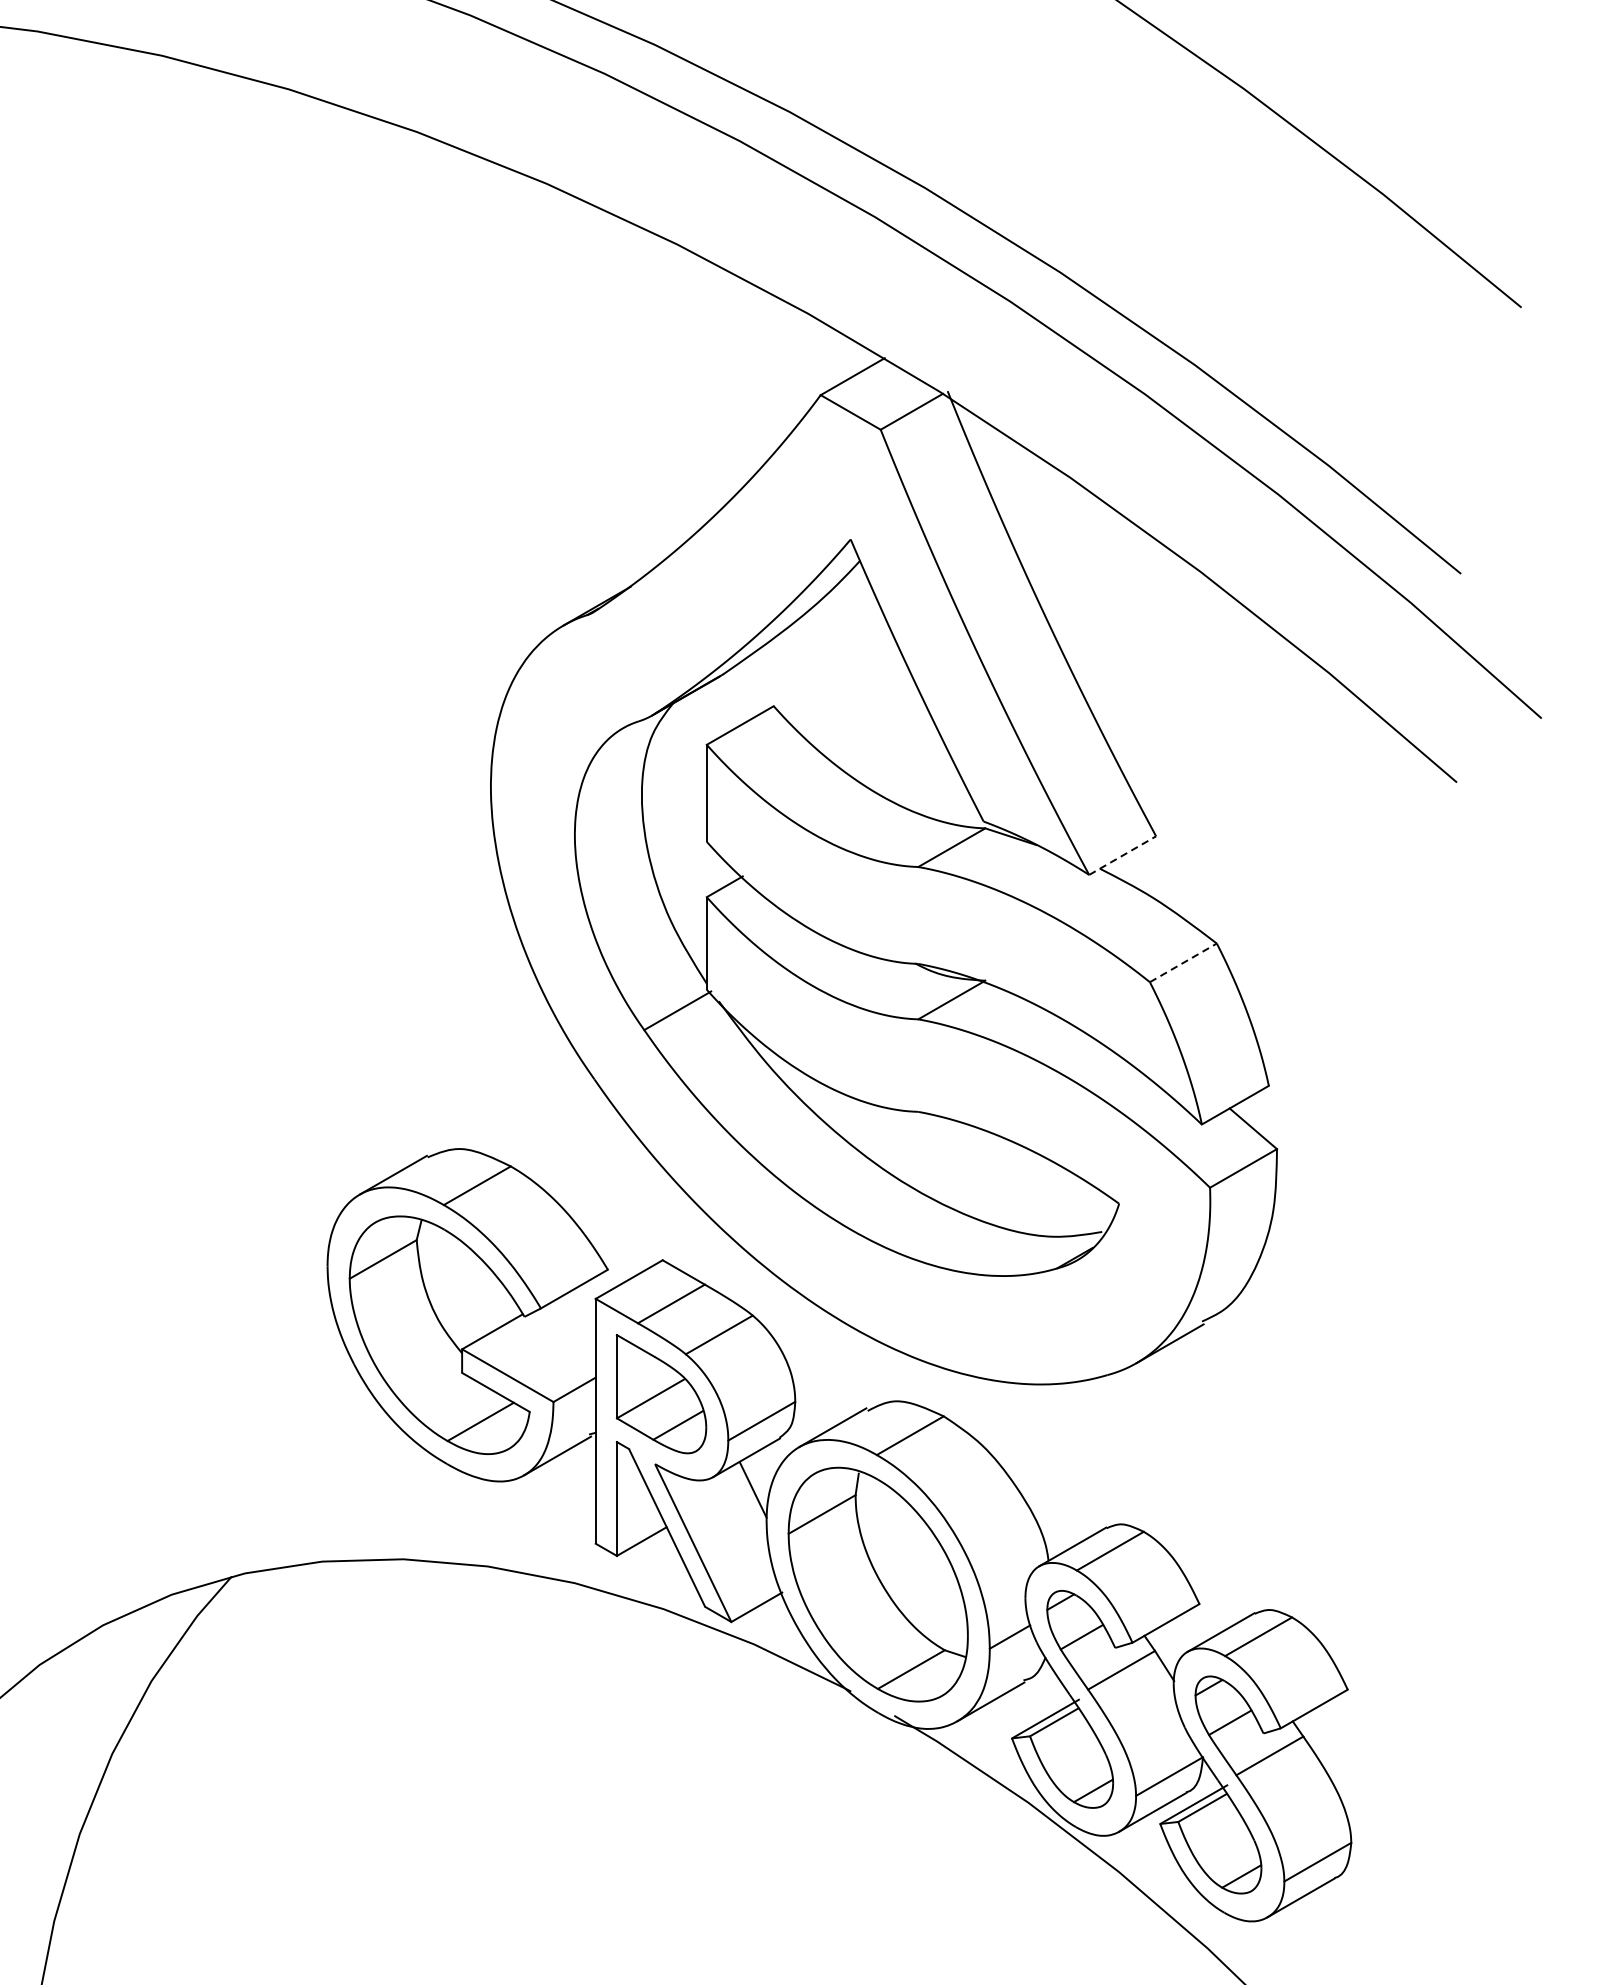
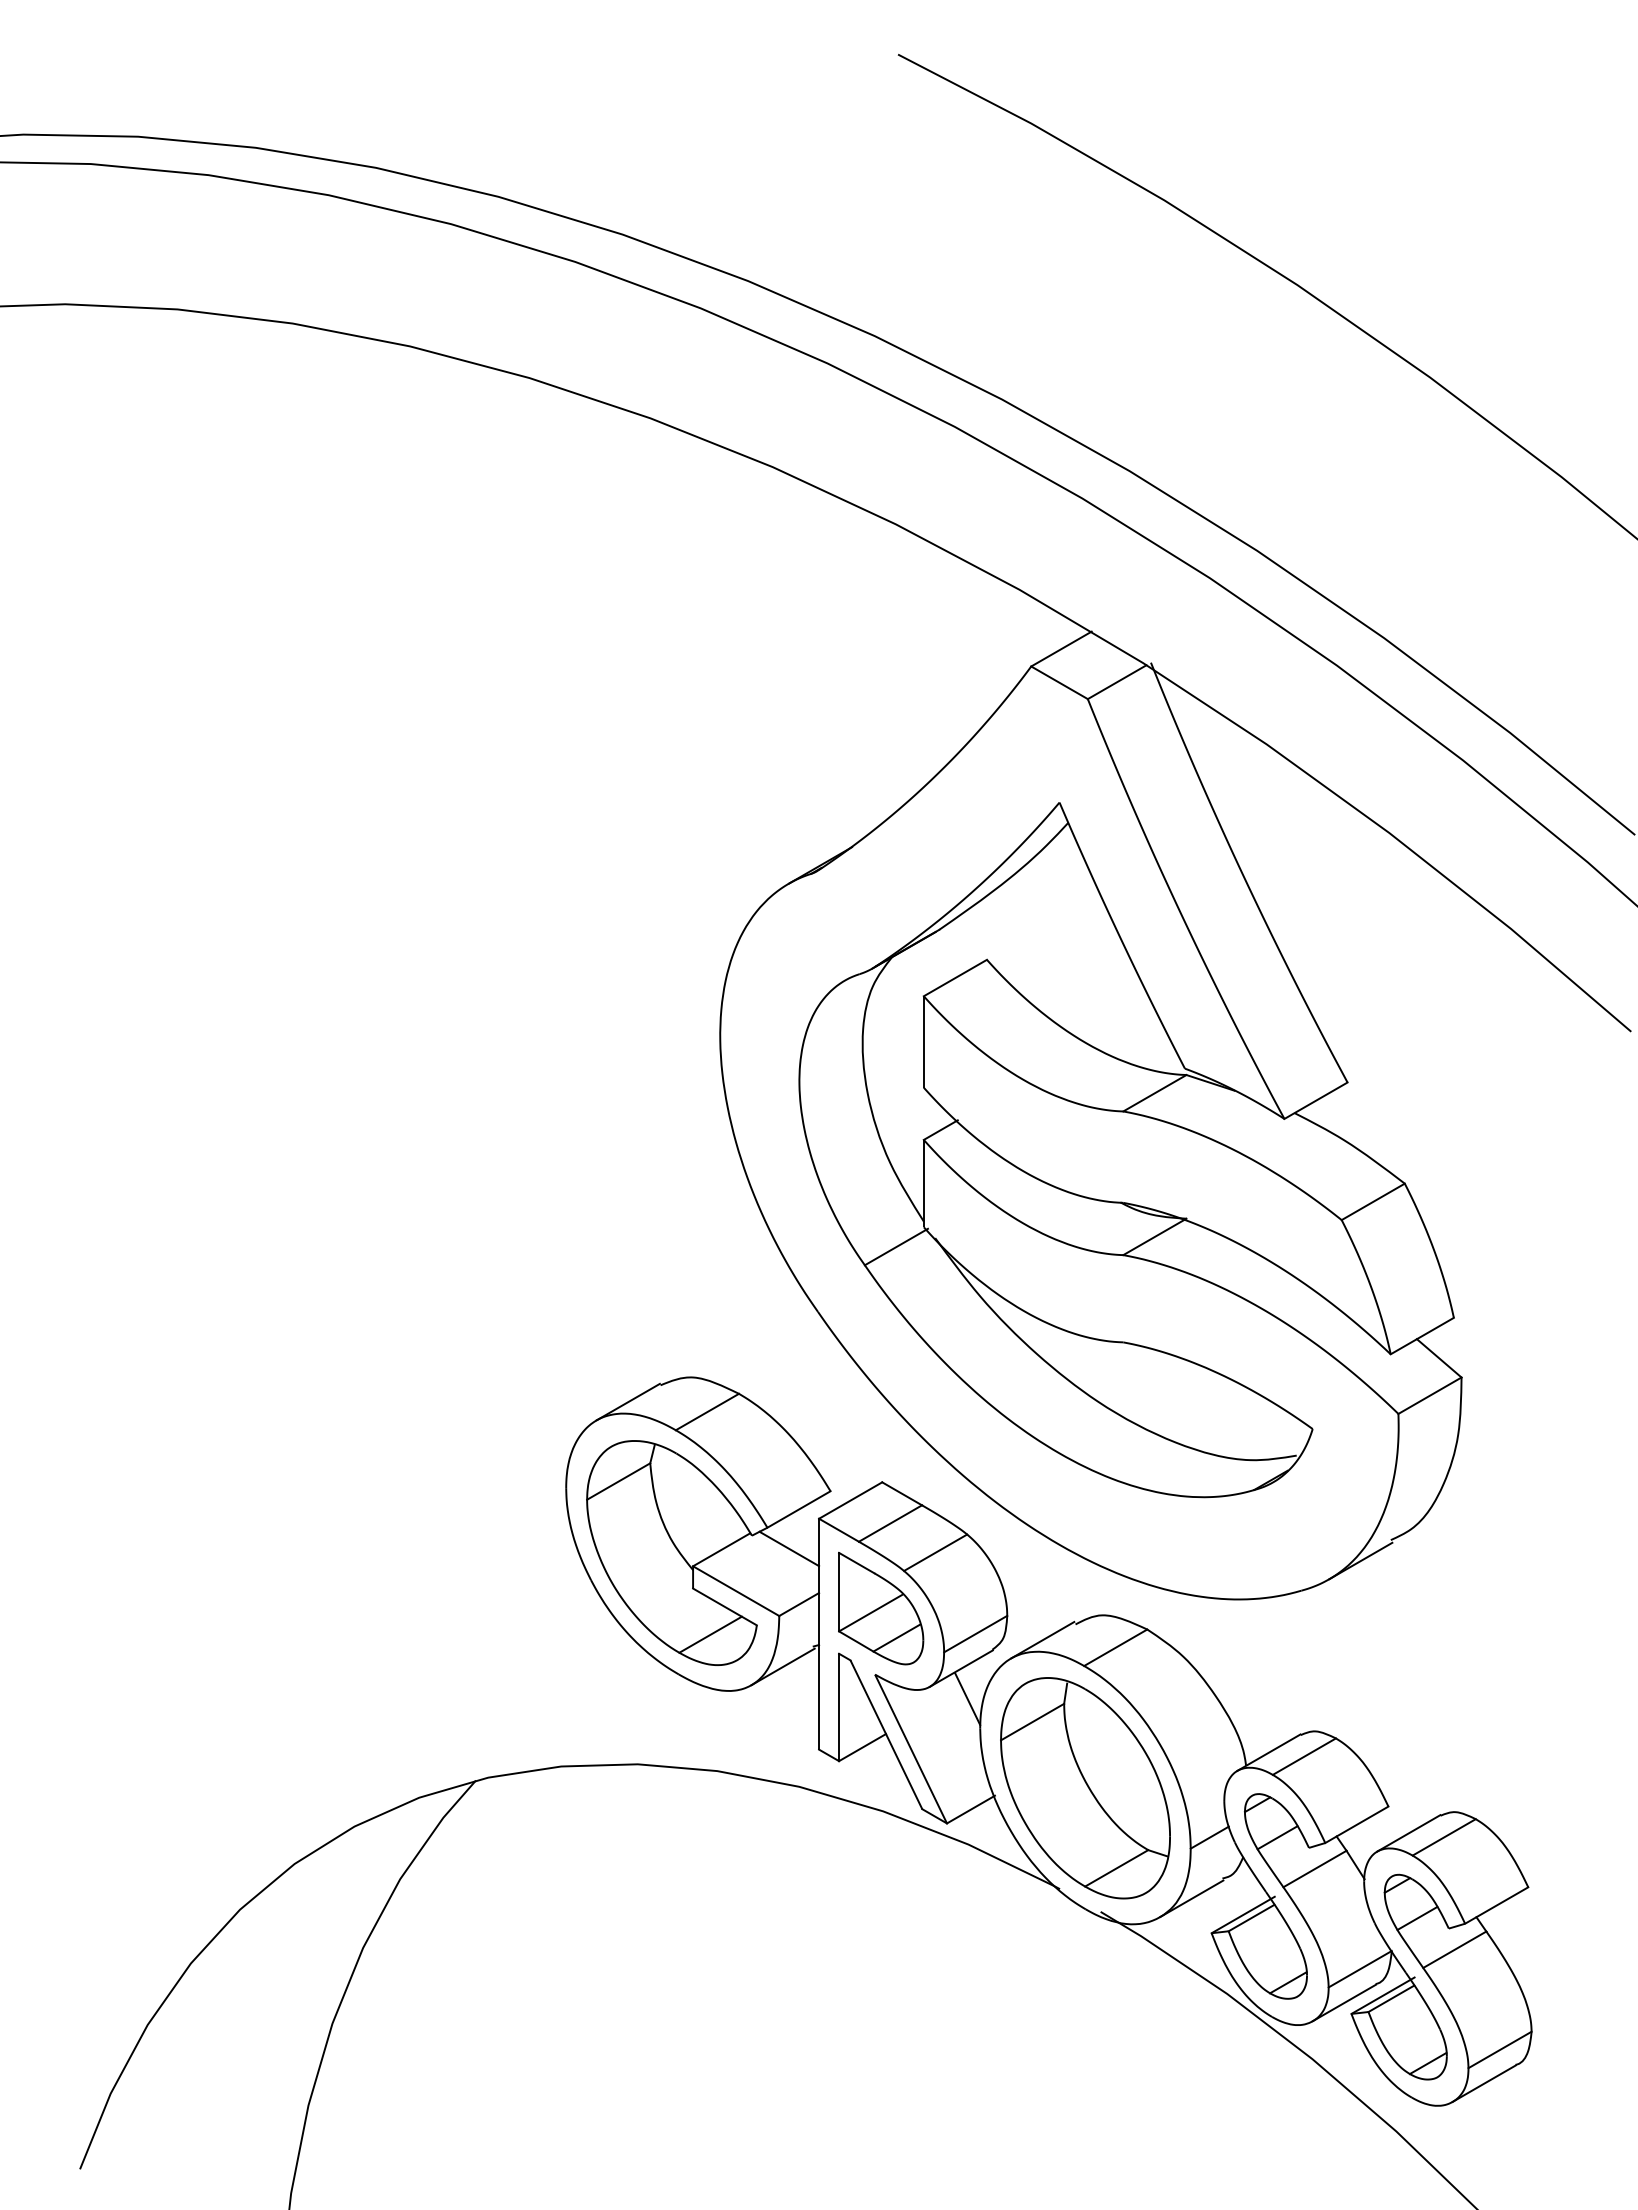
line: (1123, 855) -> (1316, 1100), dashed -> solid
line: (1183, 962) -> (1373, 1201), dashed -> solid
line: (564, 1330) -> (789, 1548), added

